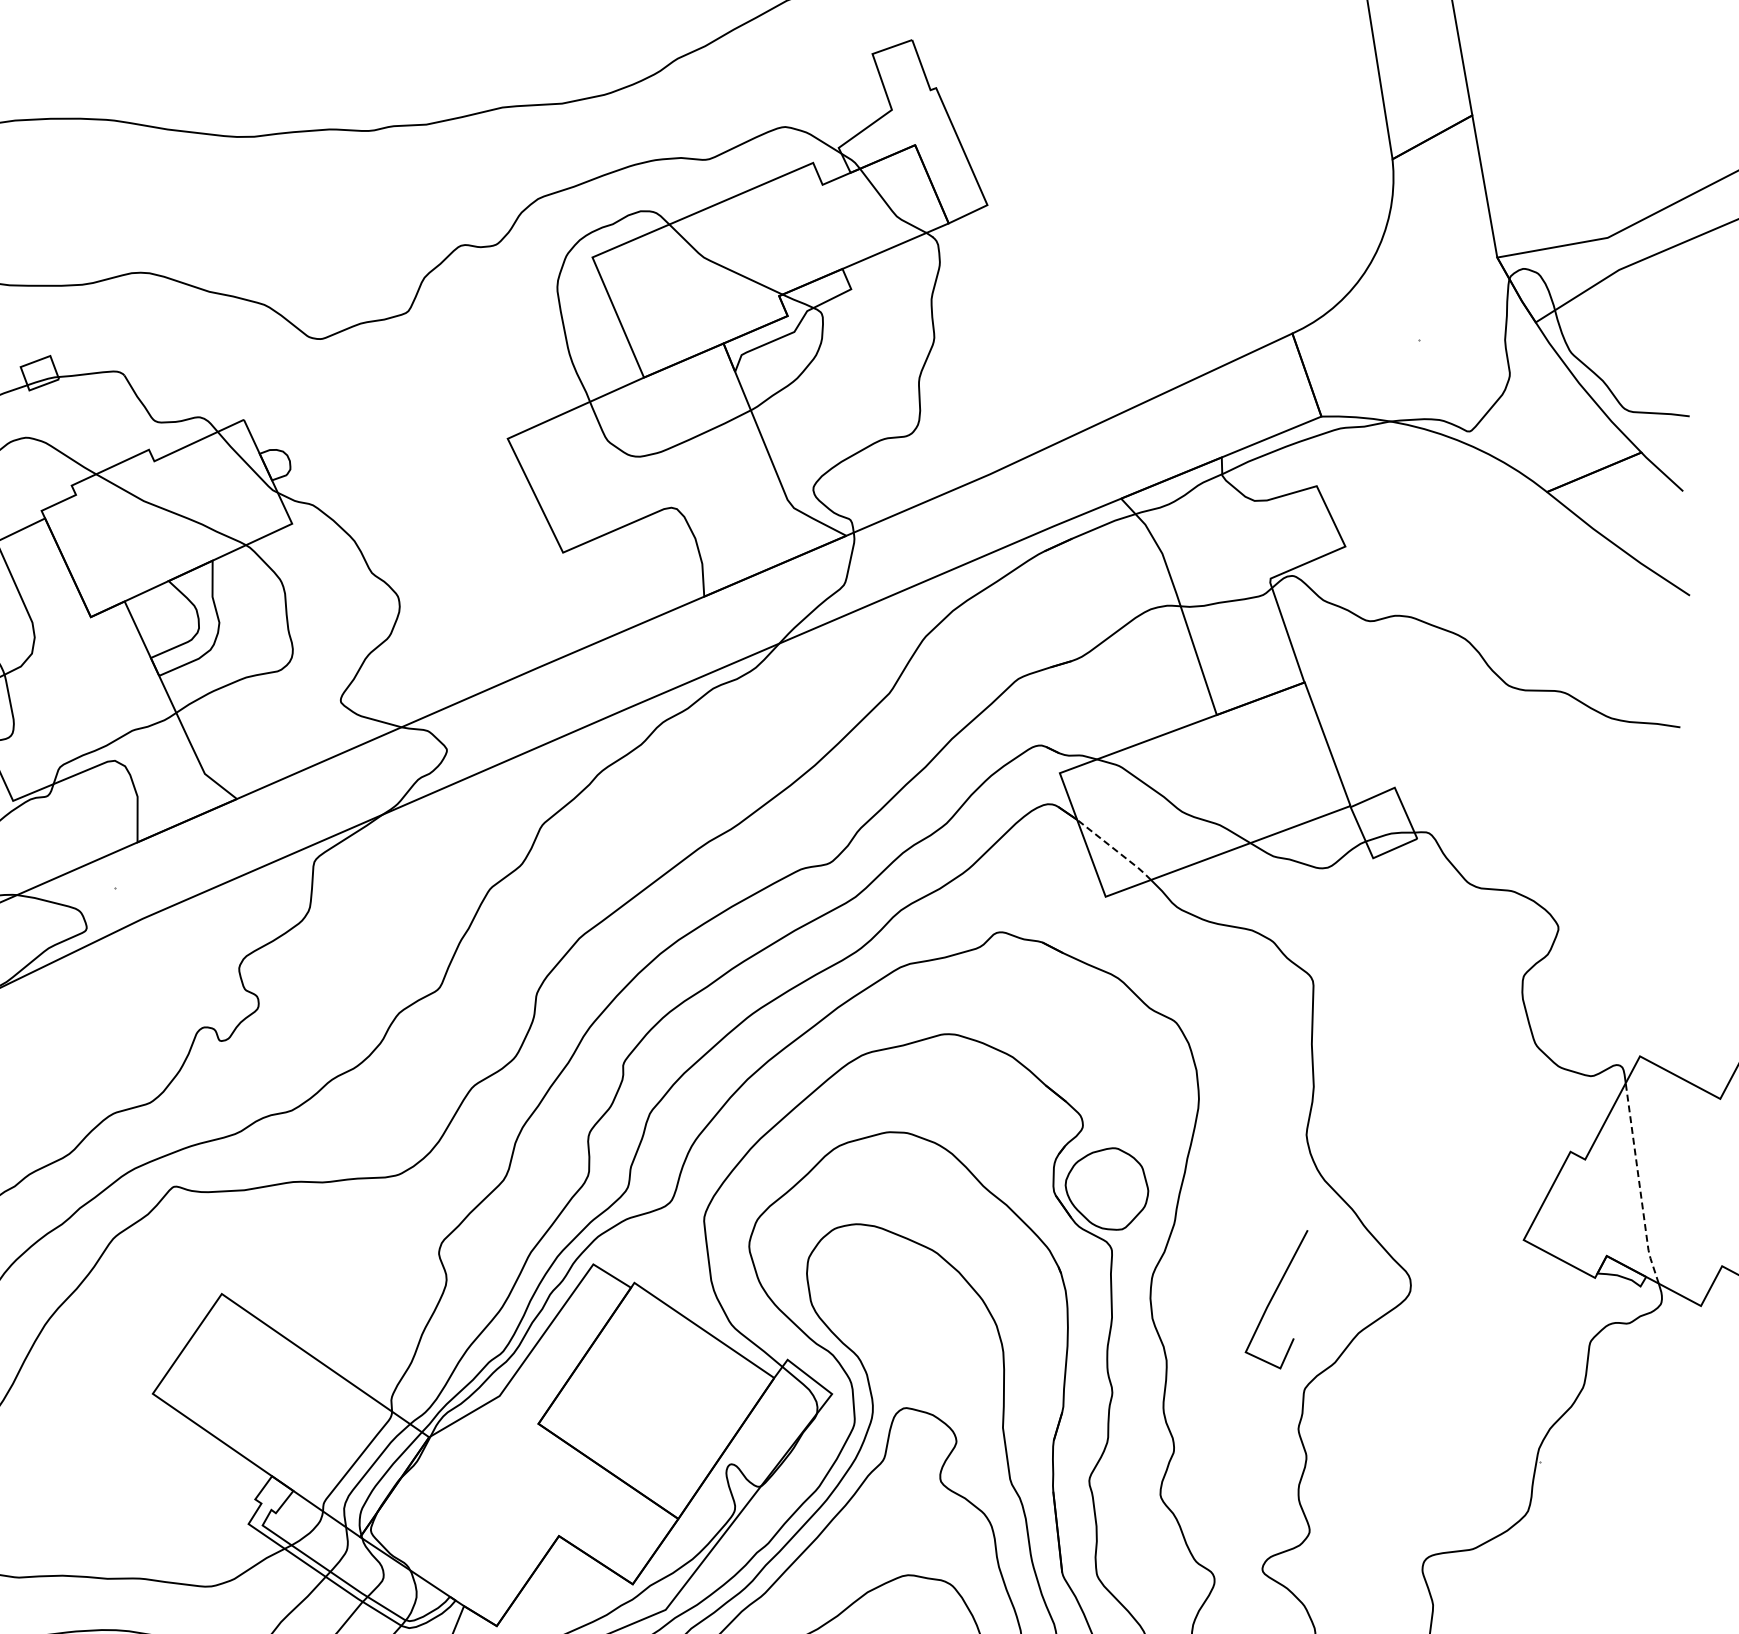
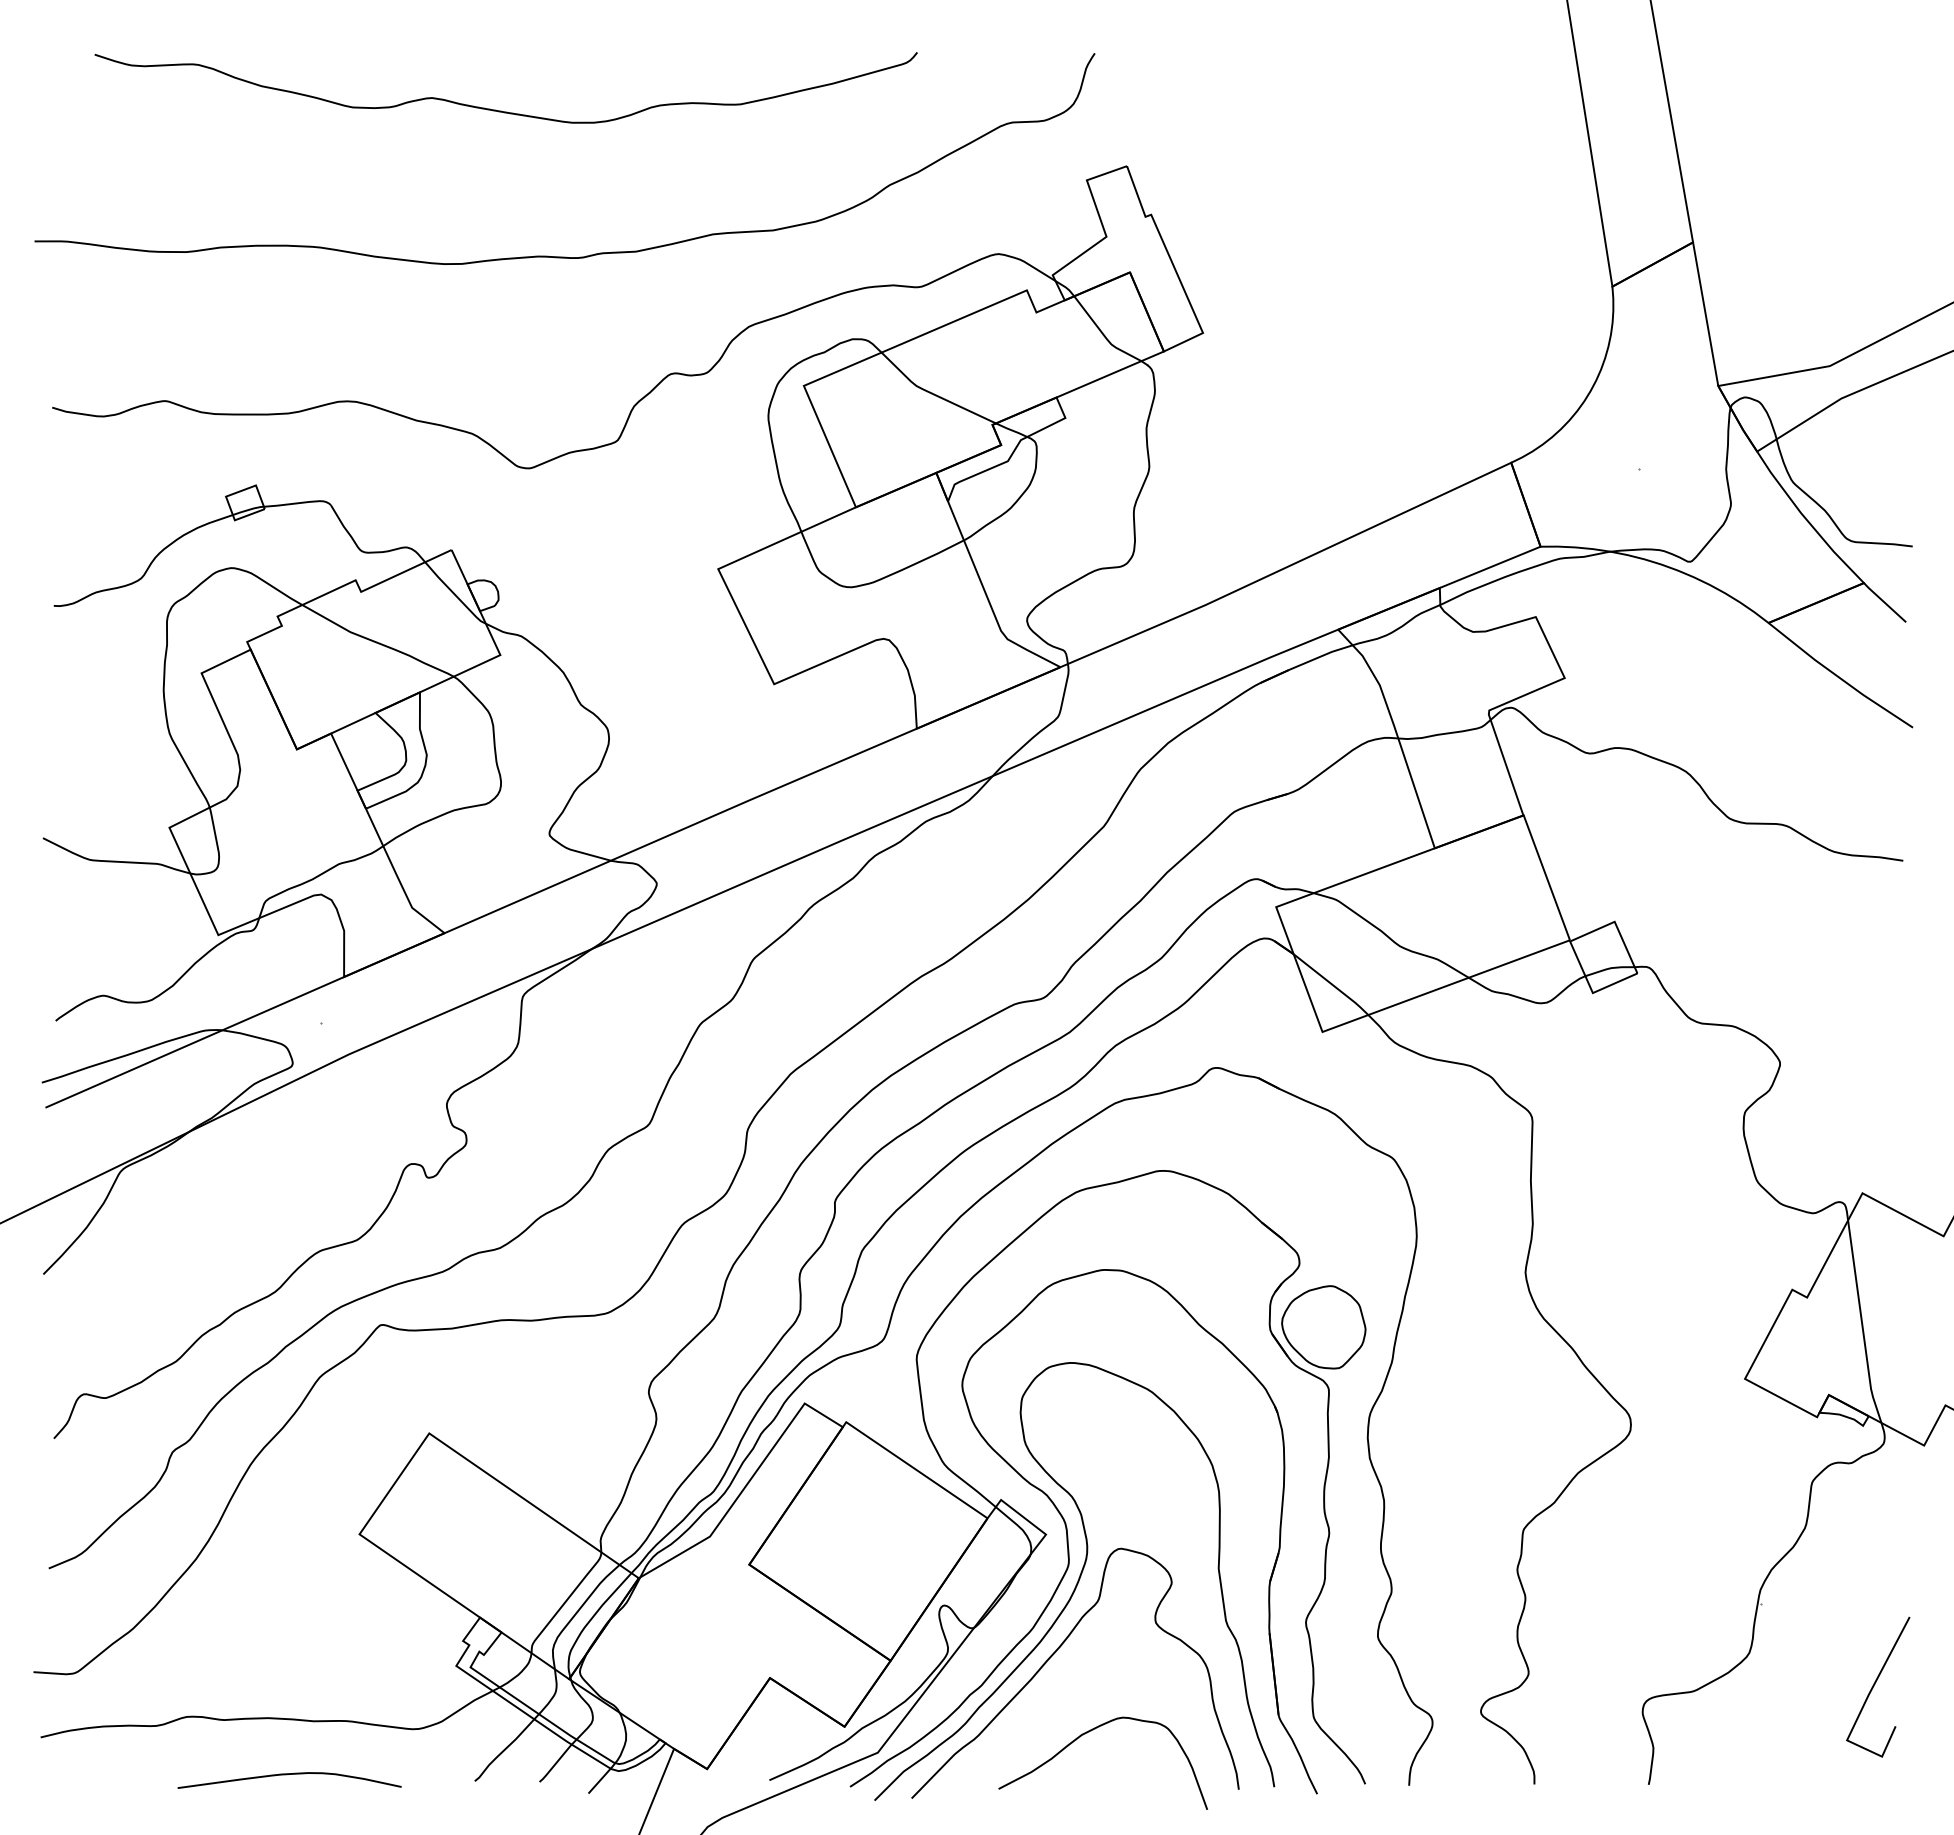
line: (1115, 849) -> (1332, 984), dashed -> solid
line: (1640, 1186) -> (1862, 1324), dashed -> solid
line: (1273, 1297) -> (1875, 1684), moved

